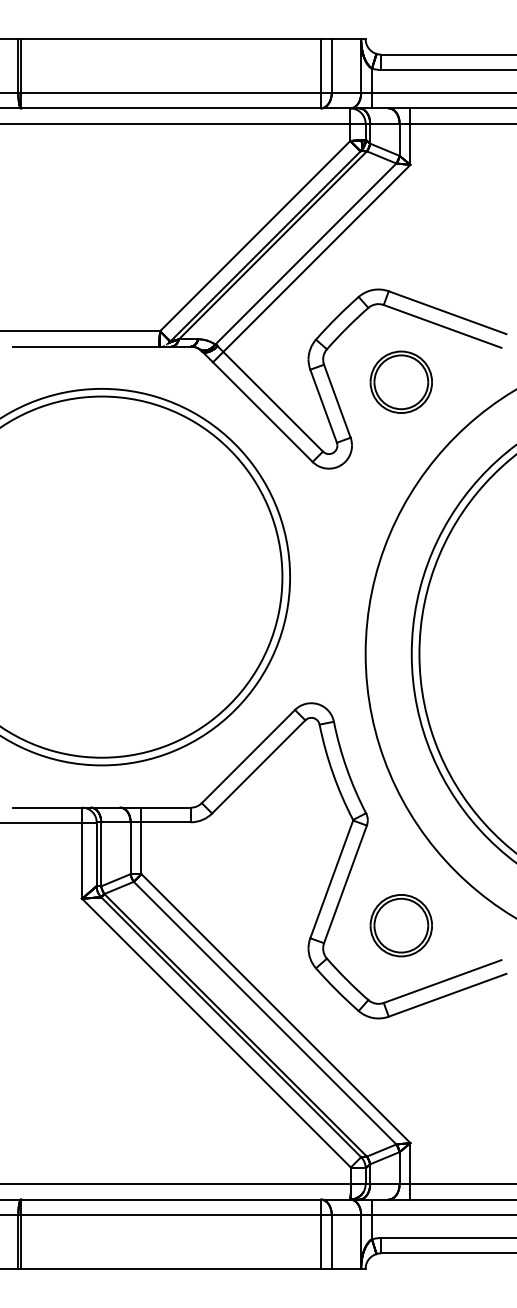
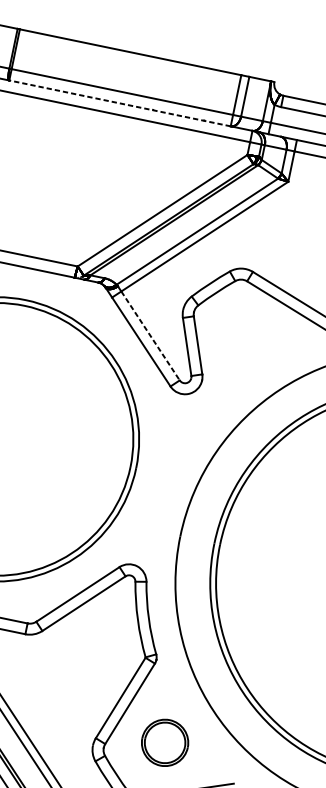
line: (171, 108) -> (120, 103), solid -> dashed
part: (400, 381) -> (247, 340), removed
line: (273, 402) -> (150, 336), solid -> dashed

